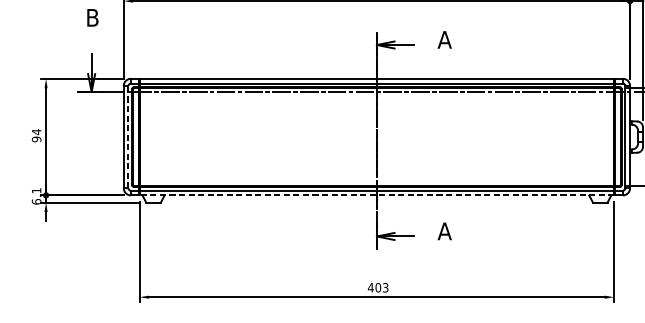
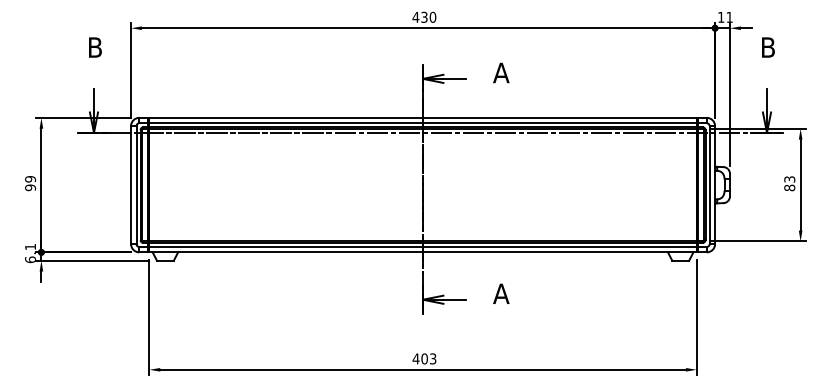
text: (36, 131) -> (30, 178), 94 -> 99
line: (128, 136) -> (136, 184), dashed -> solid
line: (377, 195) -> (423, 252), dashed -> solid

